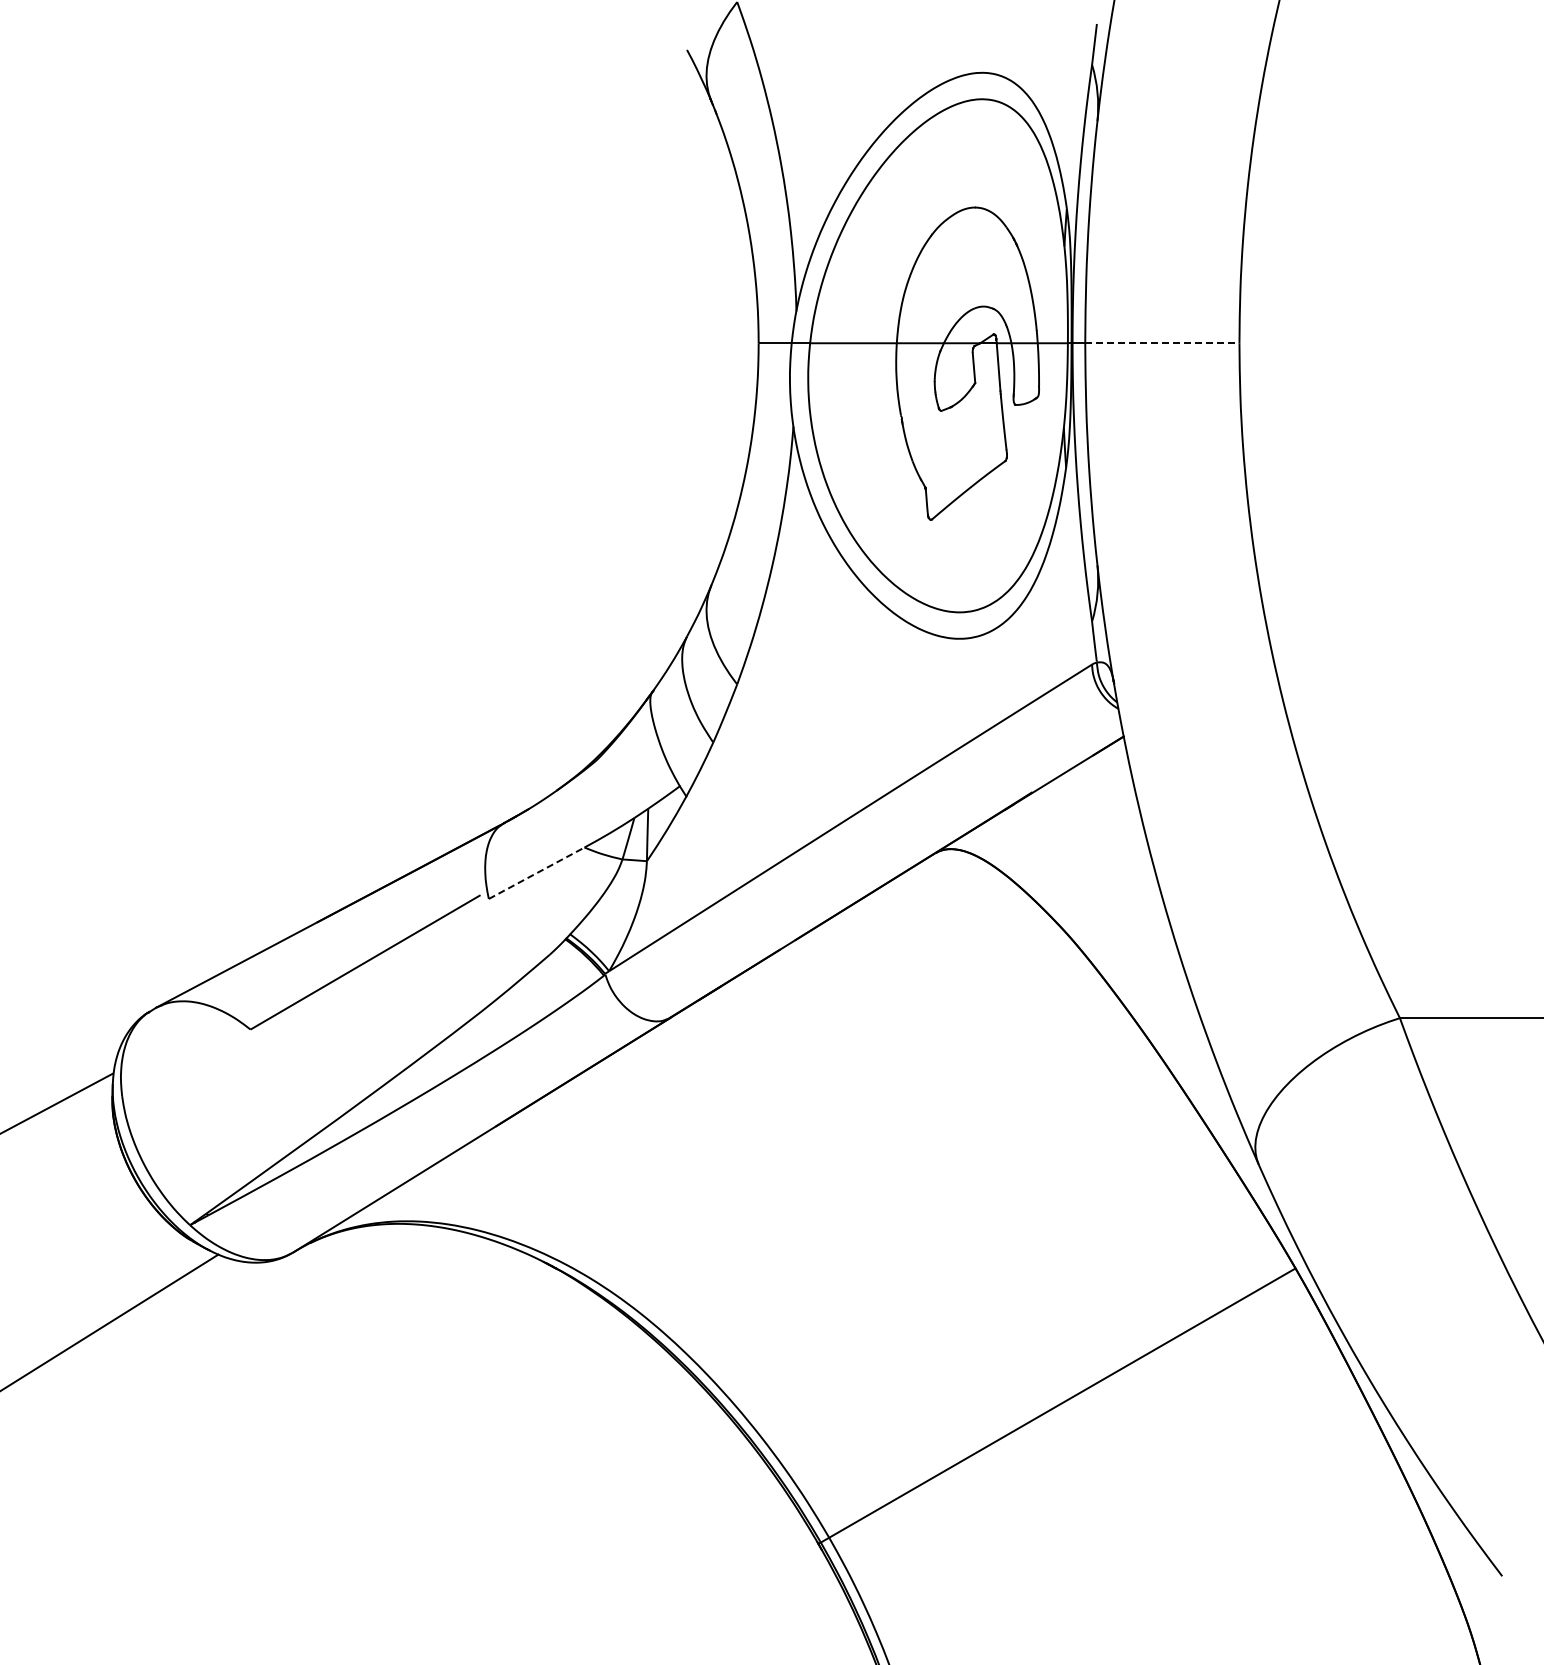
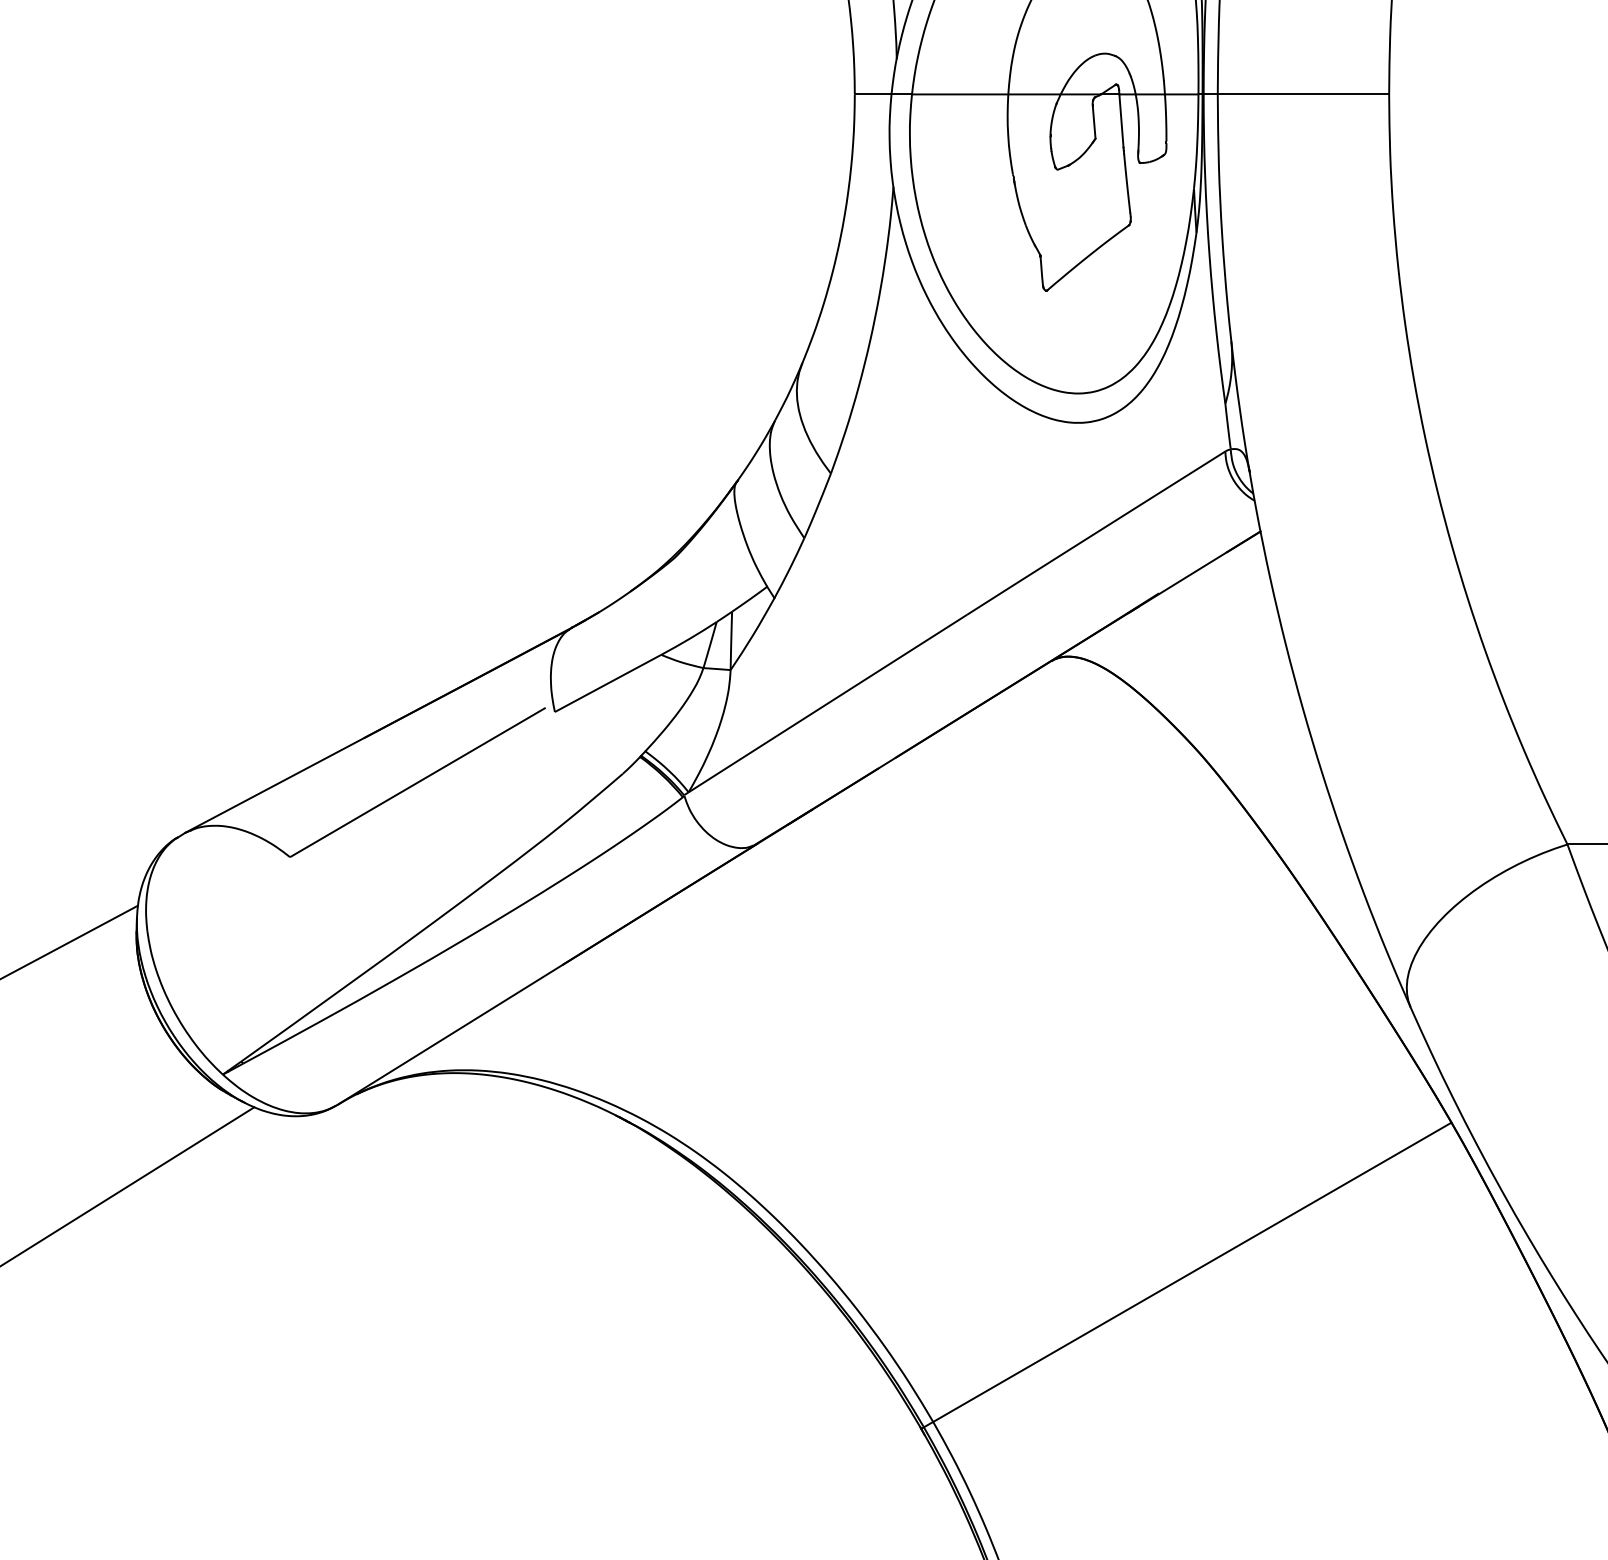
line: (1162, 343) -> (1303, 94), dashed -> solid
line: (536, 873) -> (607, 683), dashed -> solid

